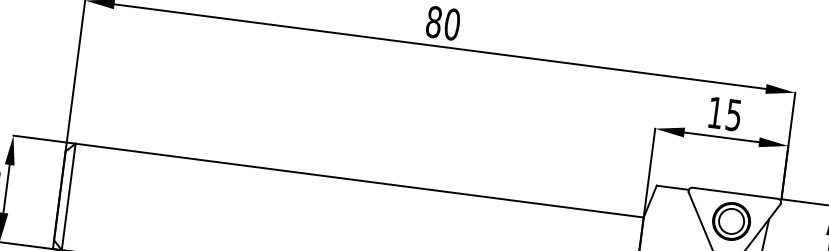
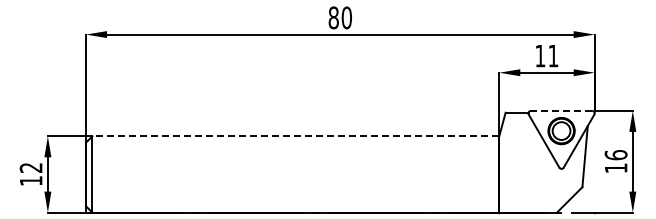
text: (733, 115) -> (553, 56), 15 -> 11
line: (359, 180) -> (295, 136), solid -> dashed
line: (735, 192) -> (561, 110), solid -> dashed

